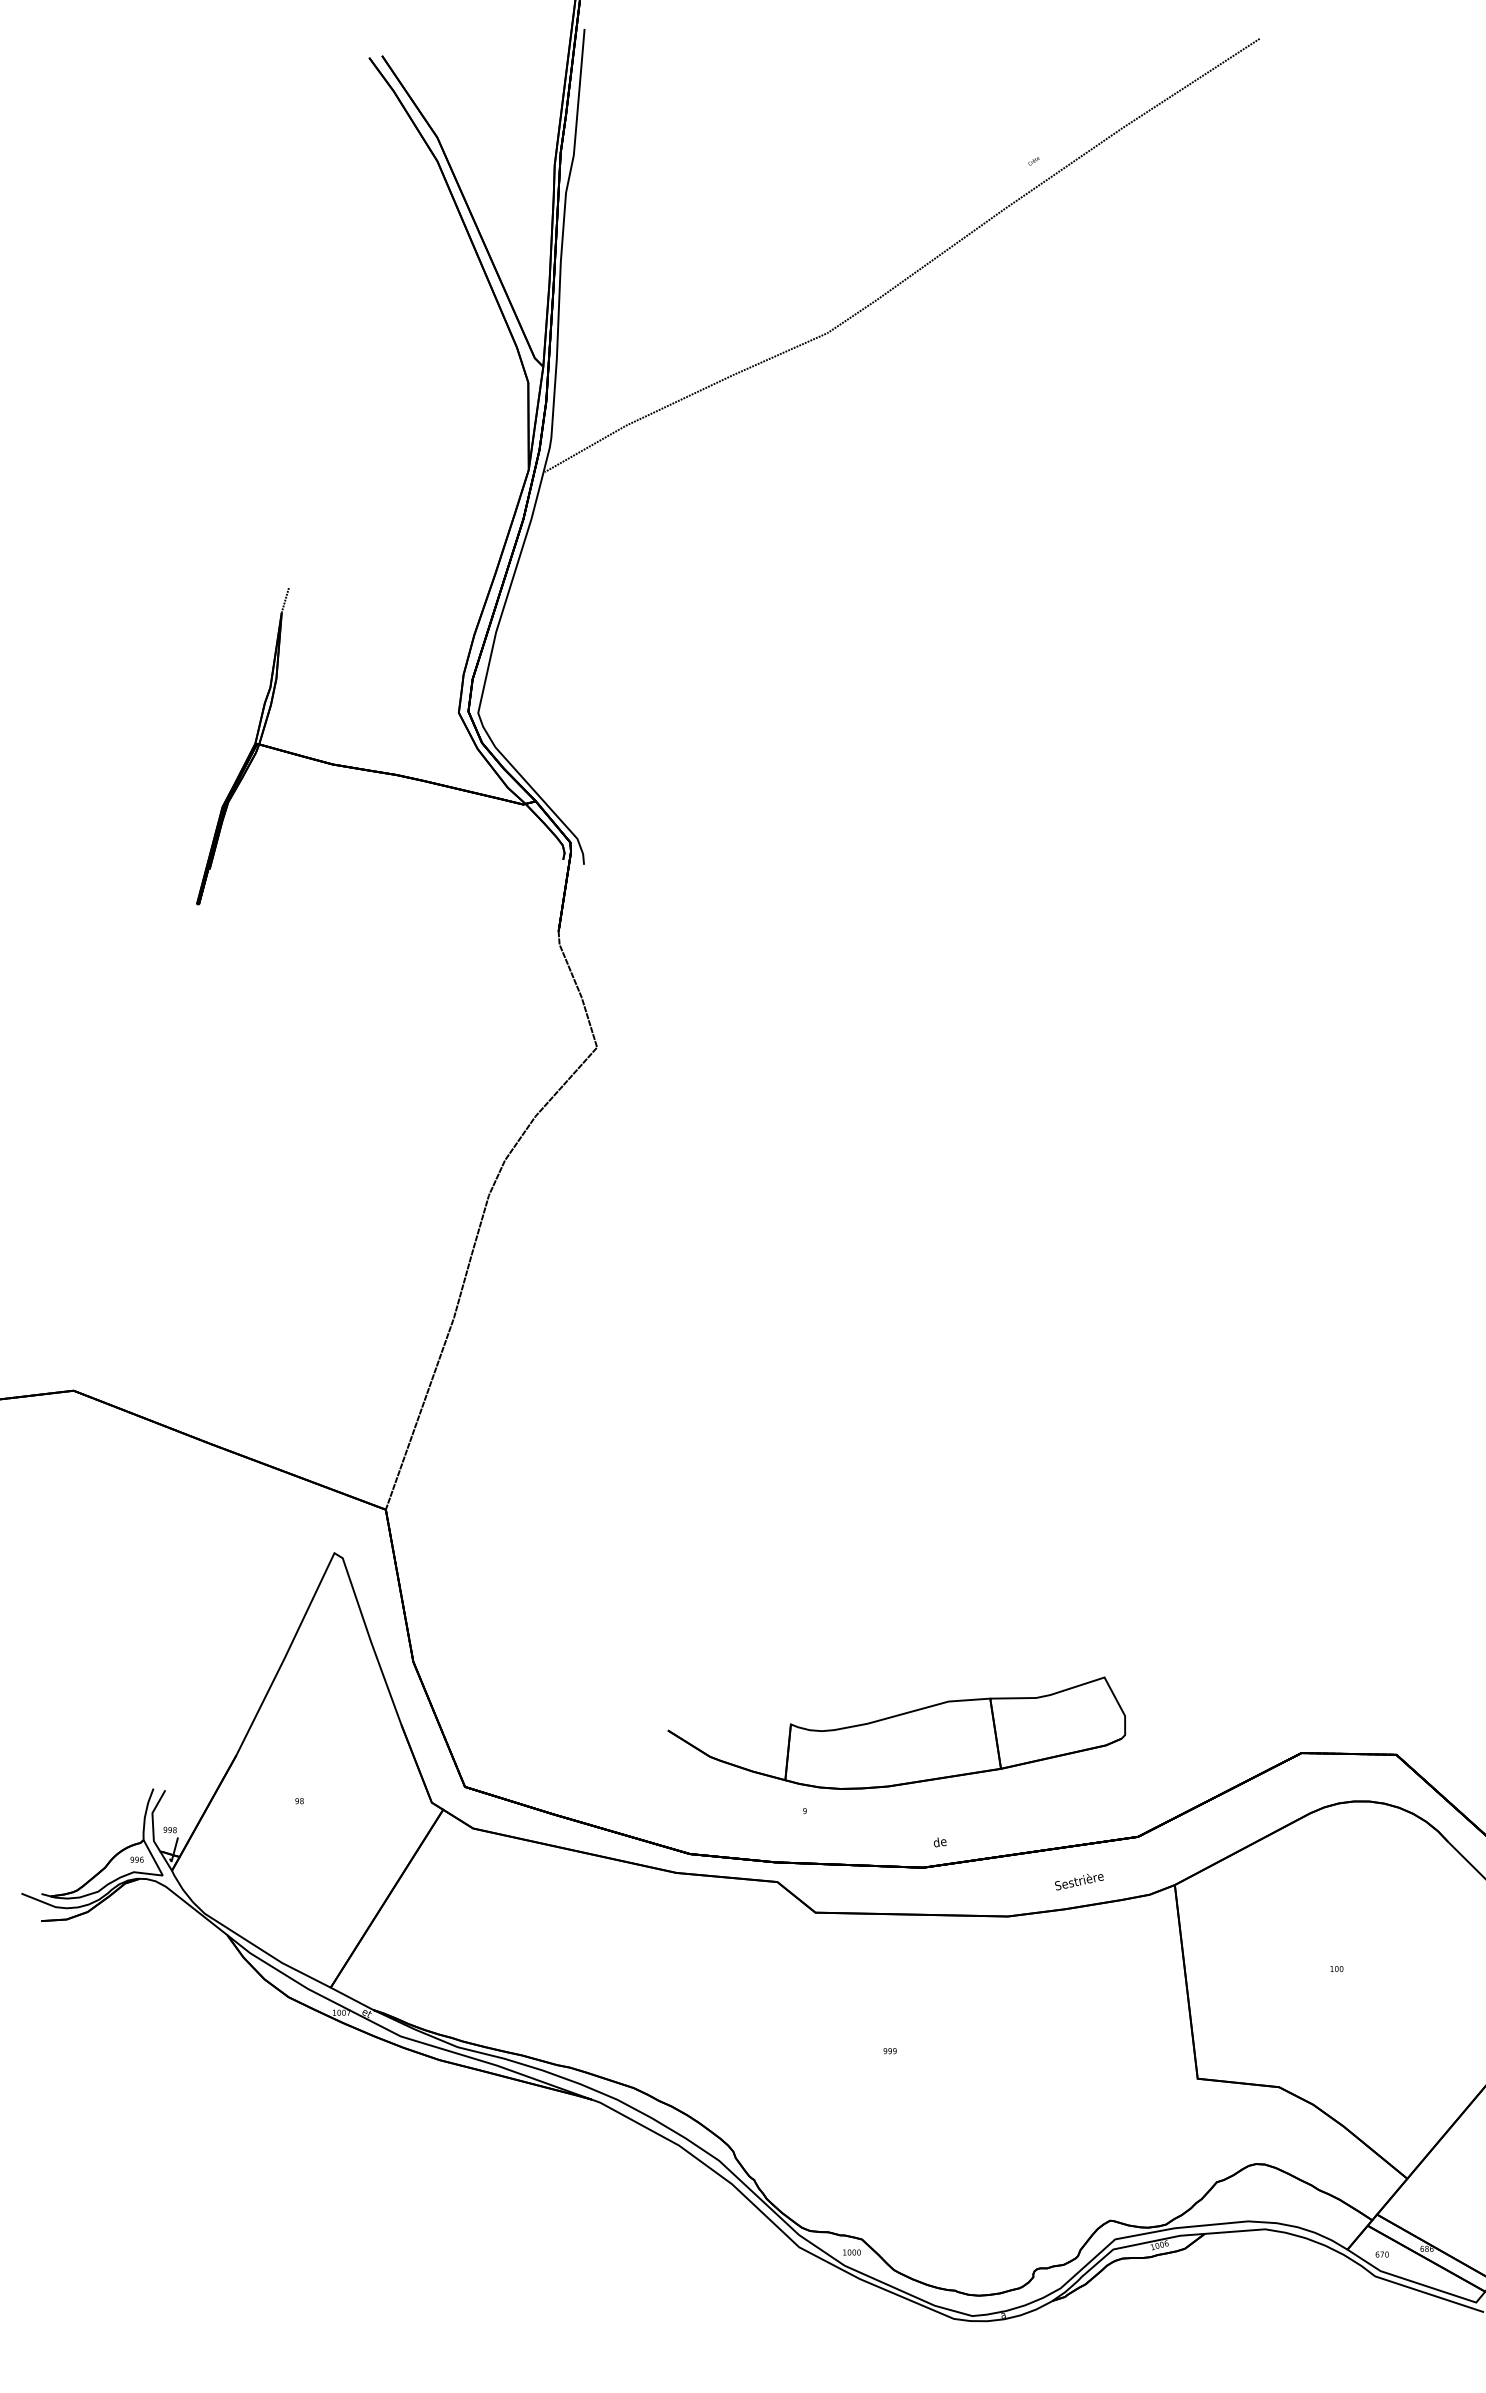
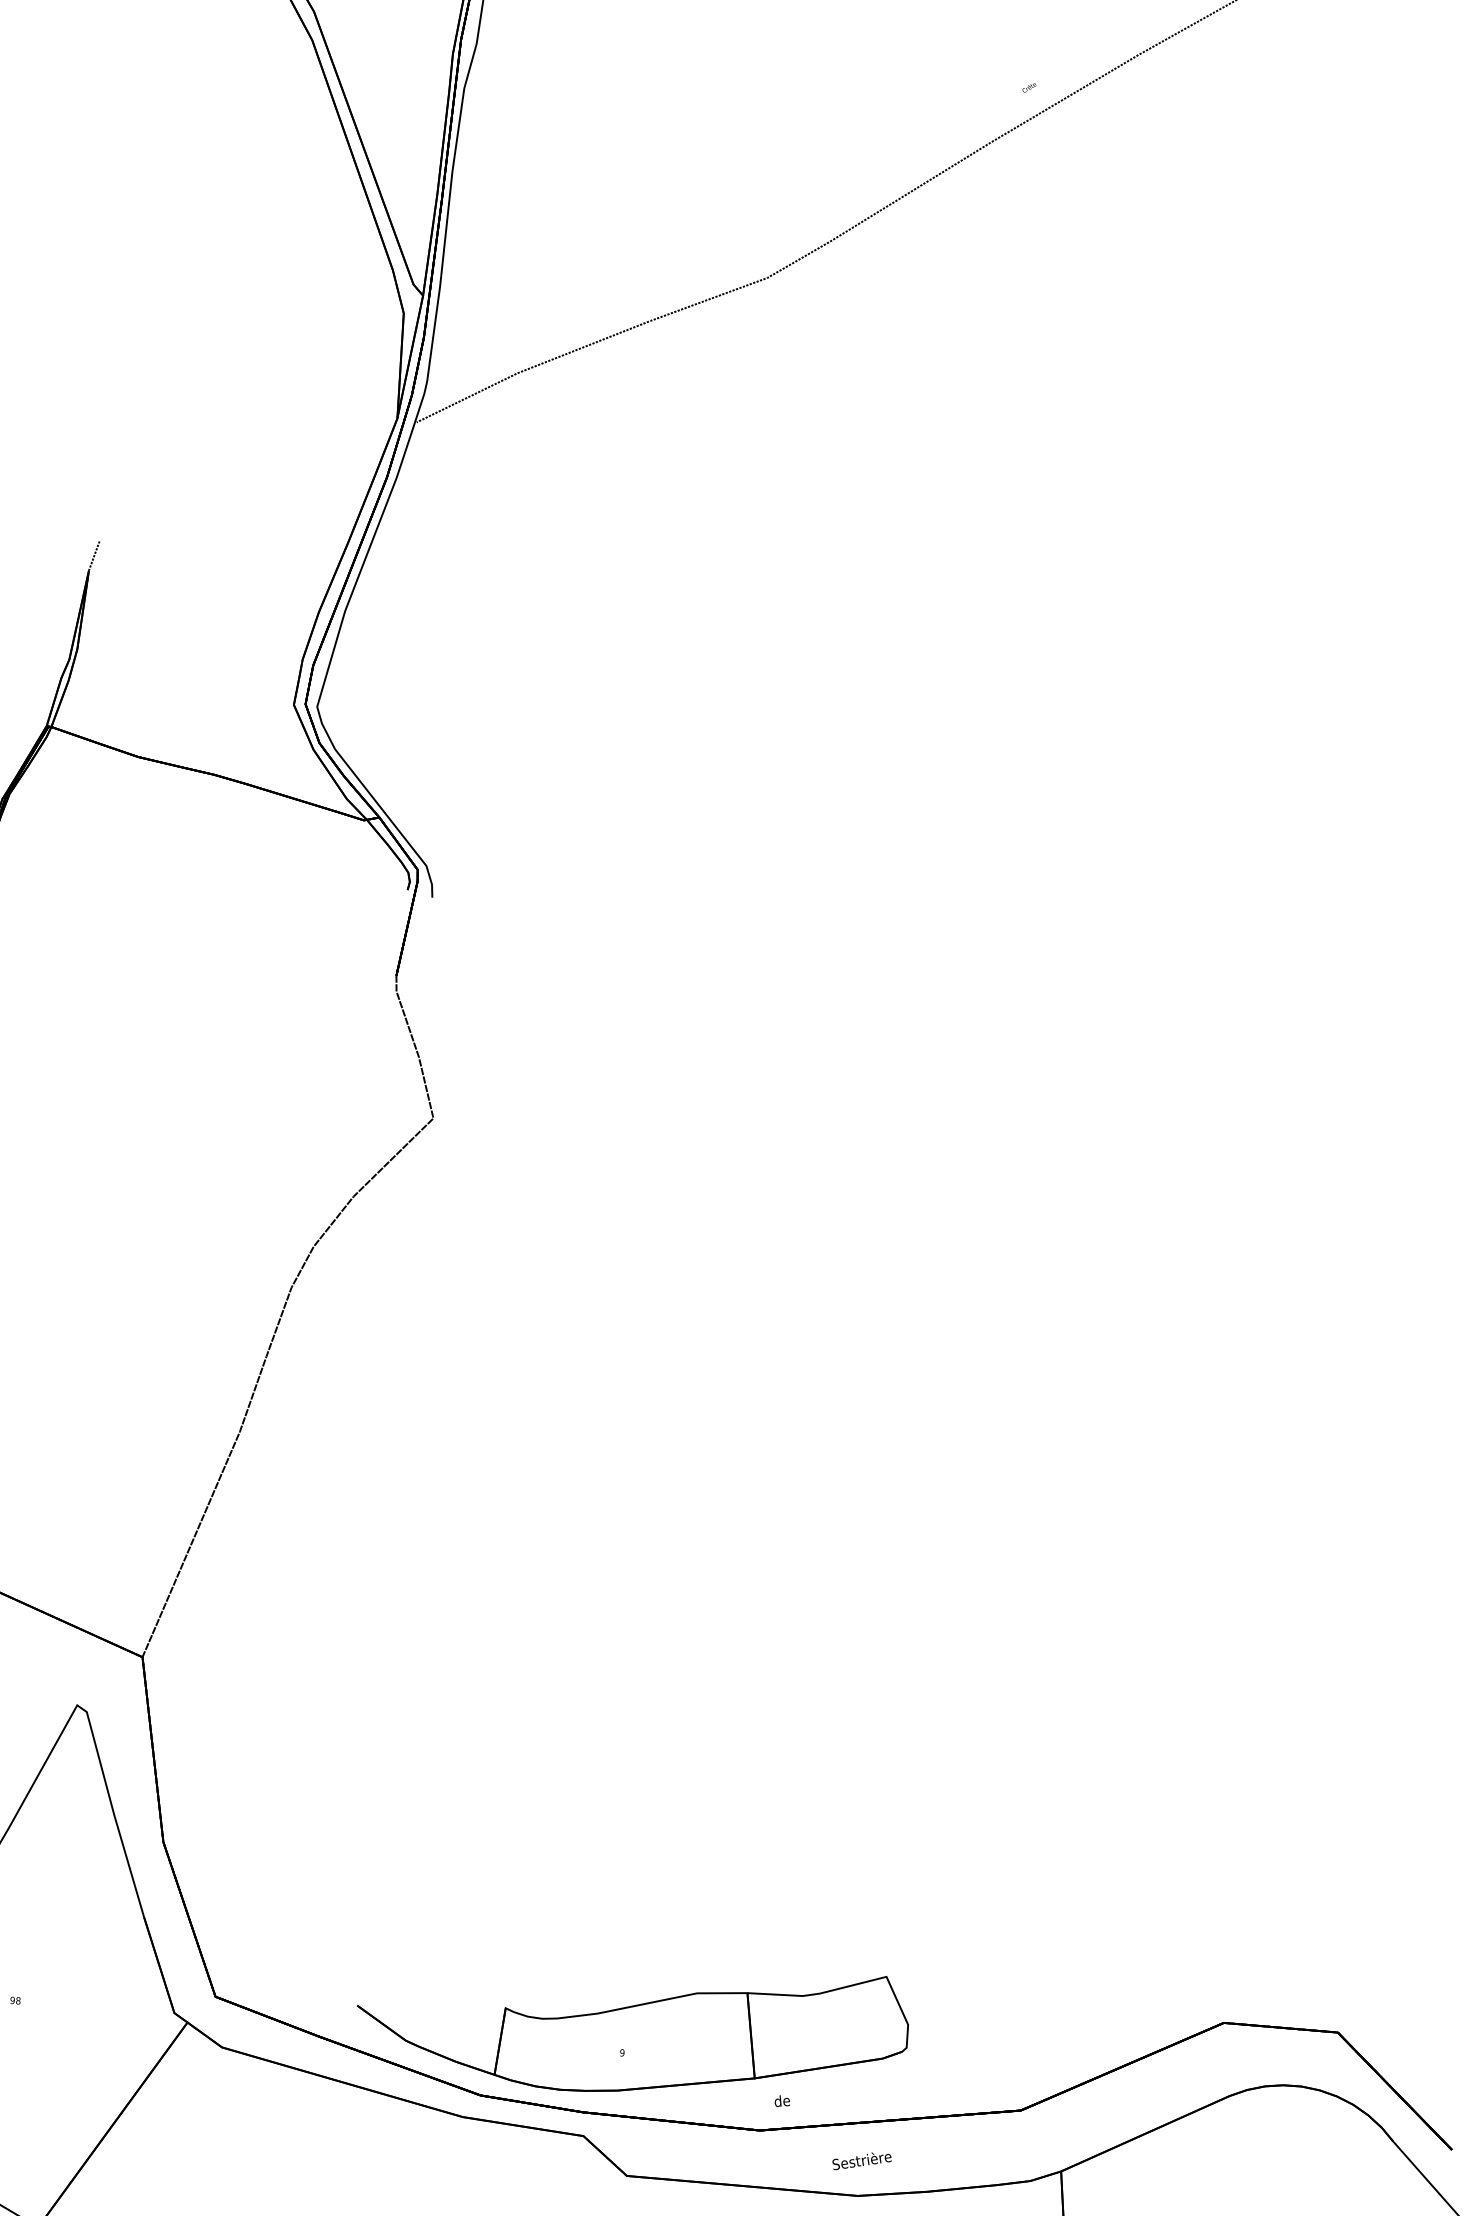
part: (896, 1732) -> (631, 2026), moved
text: (1079, 1881) -> (862, 2161), moved

